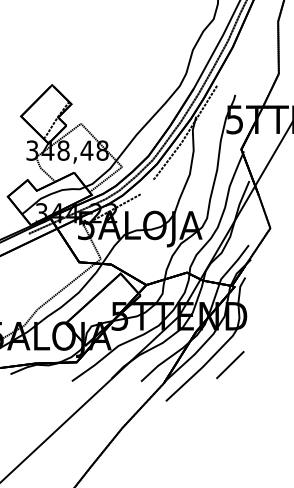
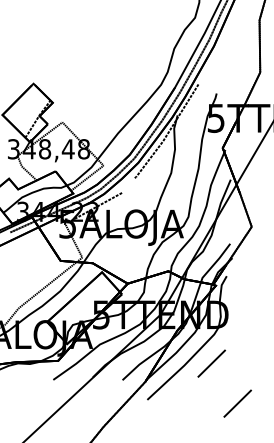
line: (256, 405) -> (237, 404), added

